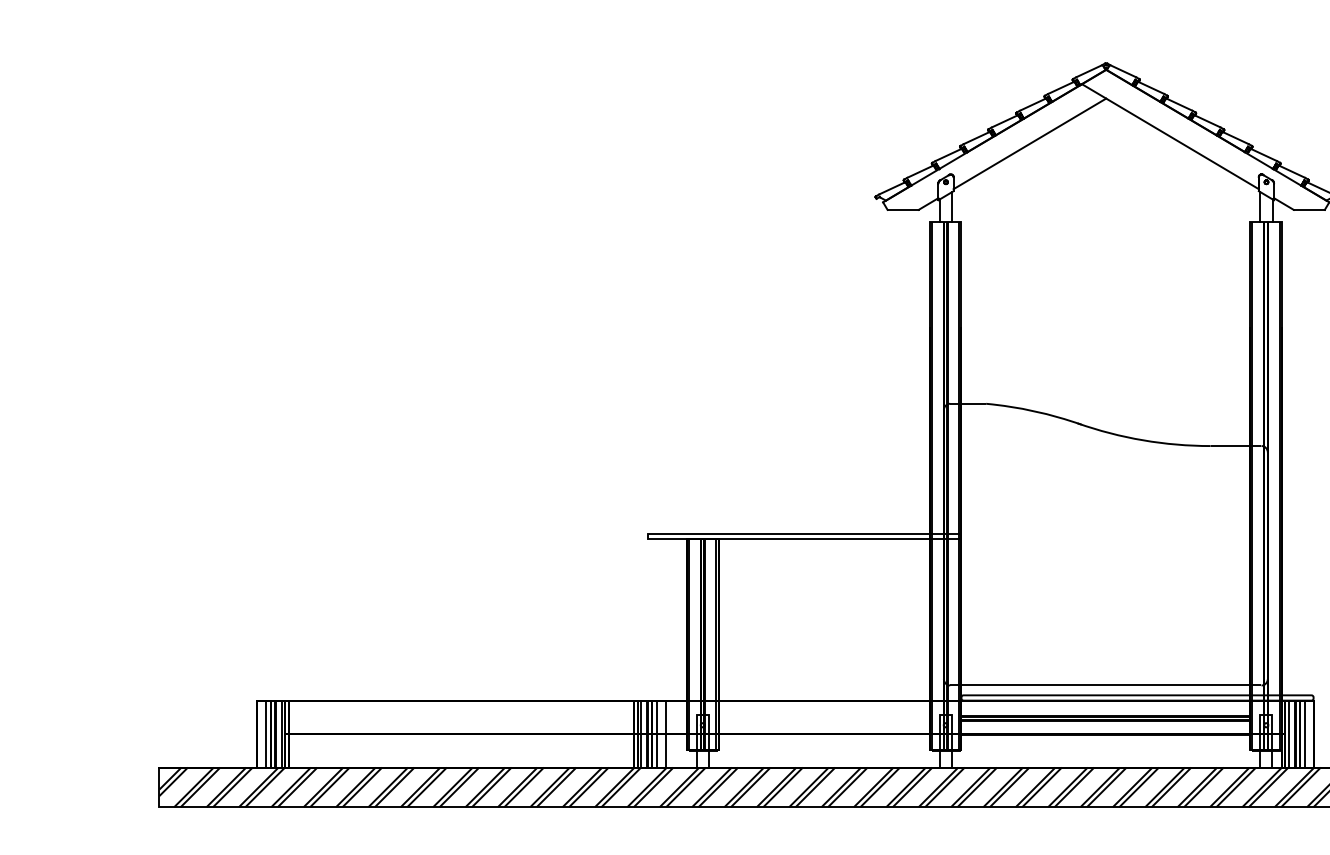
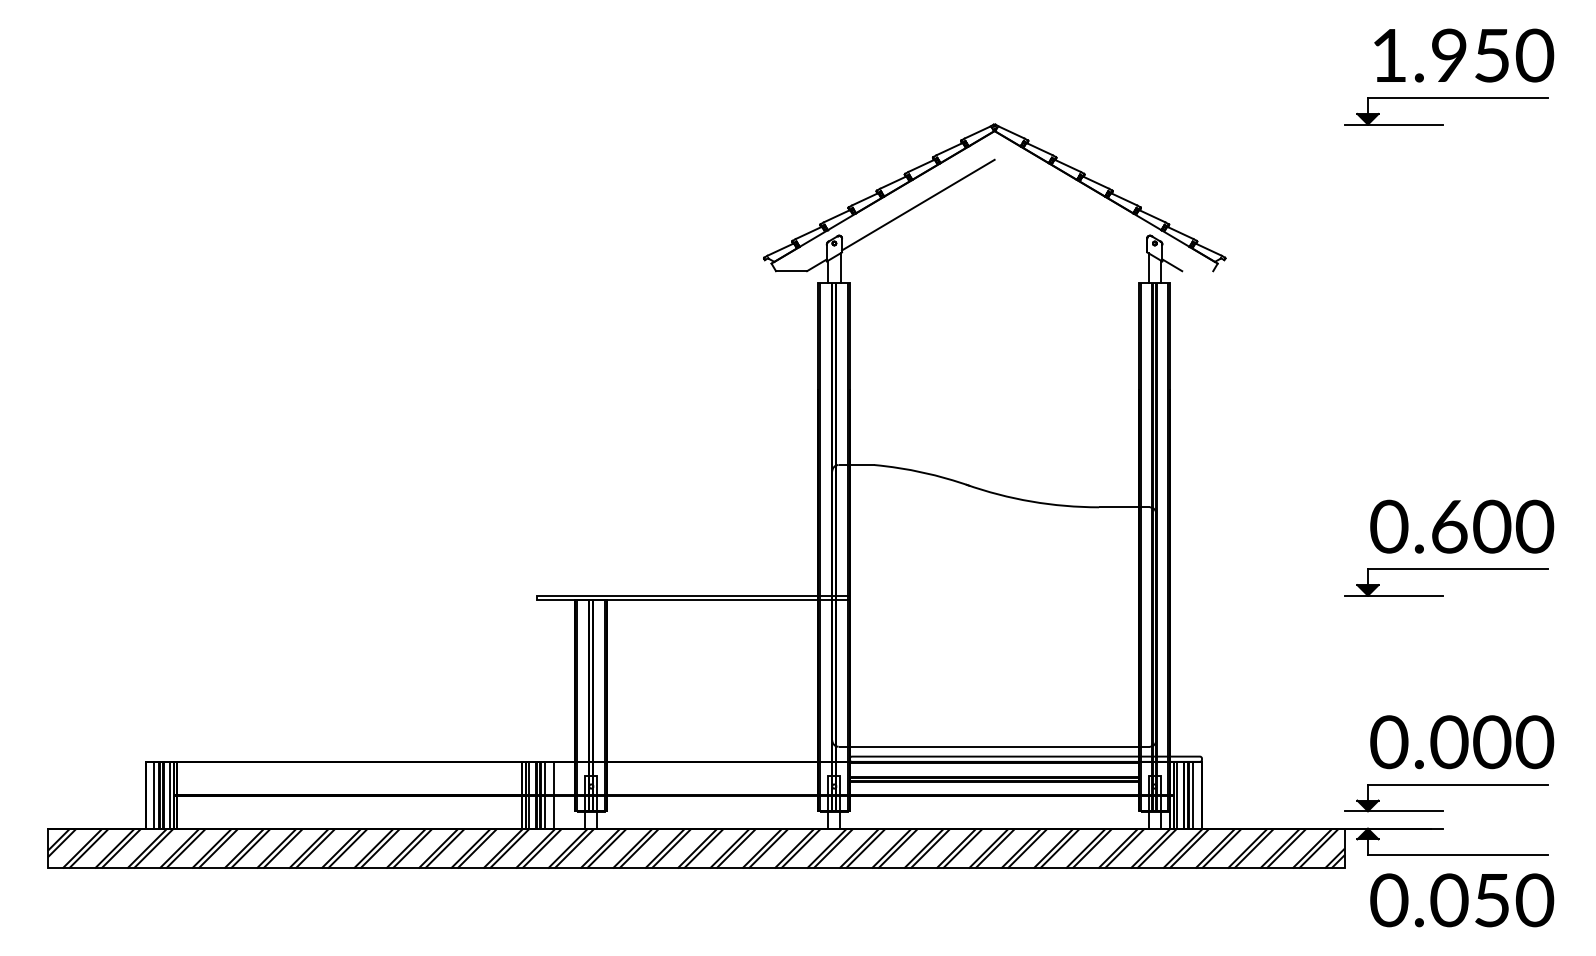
line: (1170, 136) -> (1058, 197), removed
line: (1309, 210) -> (1197, 271), removed

